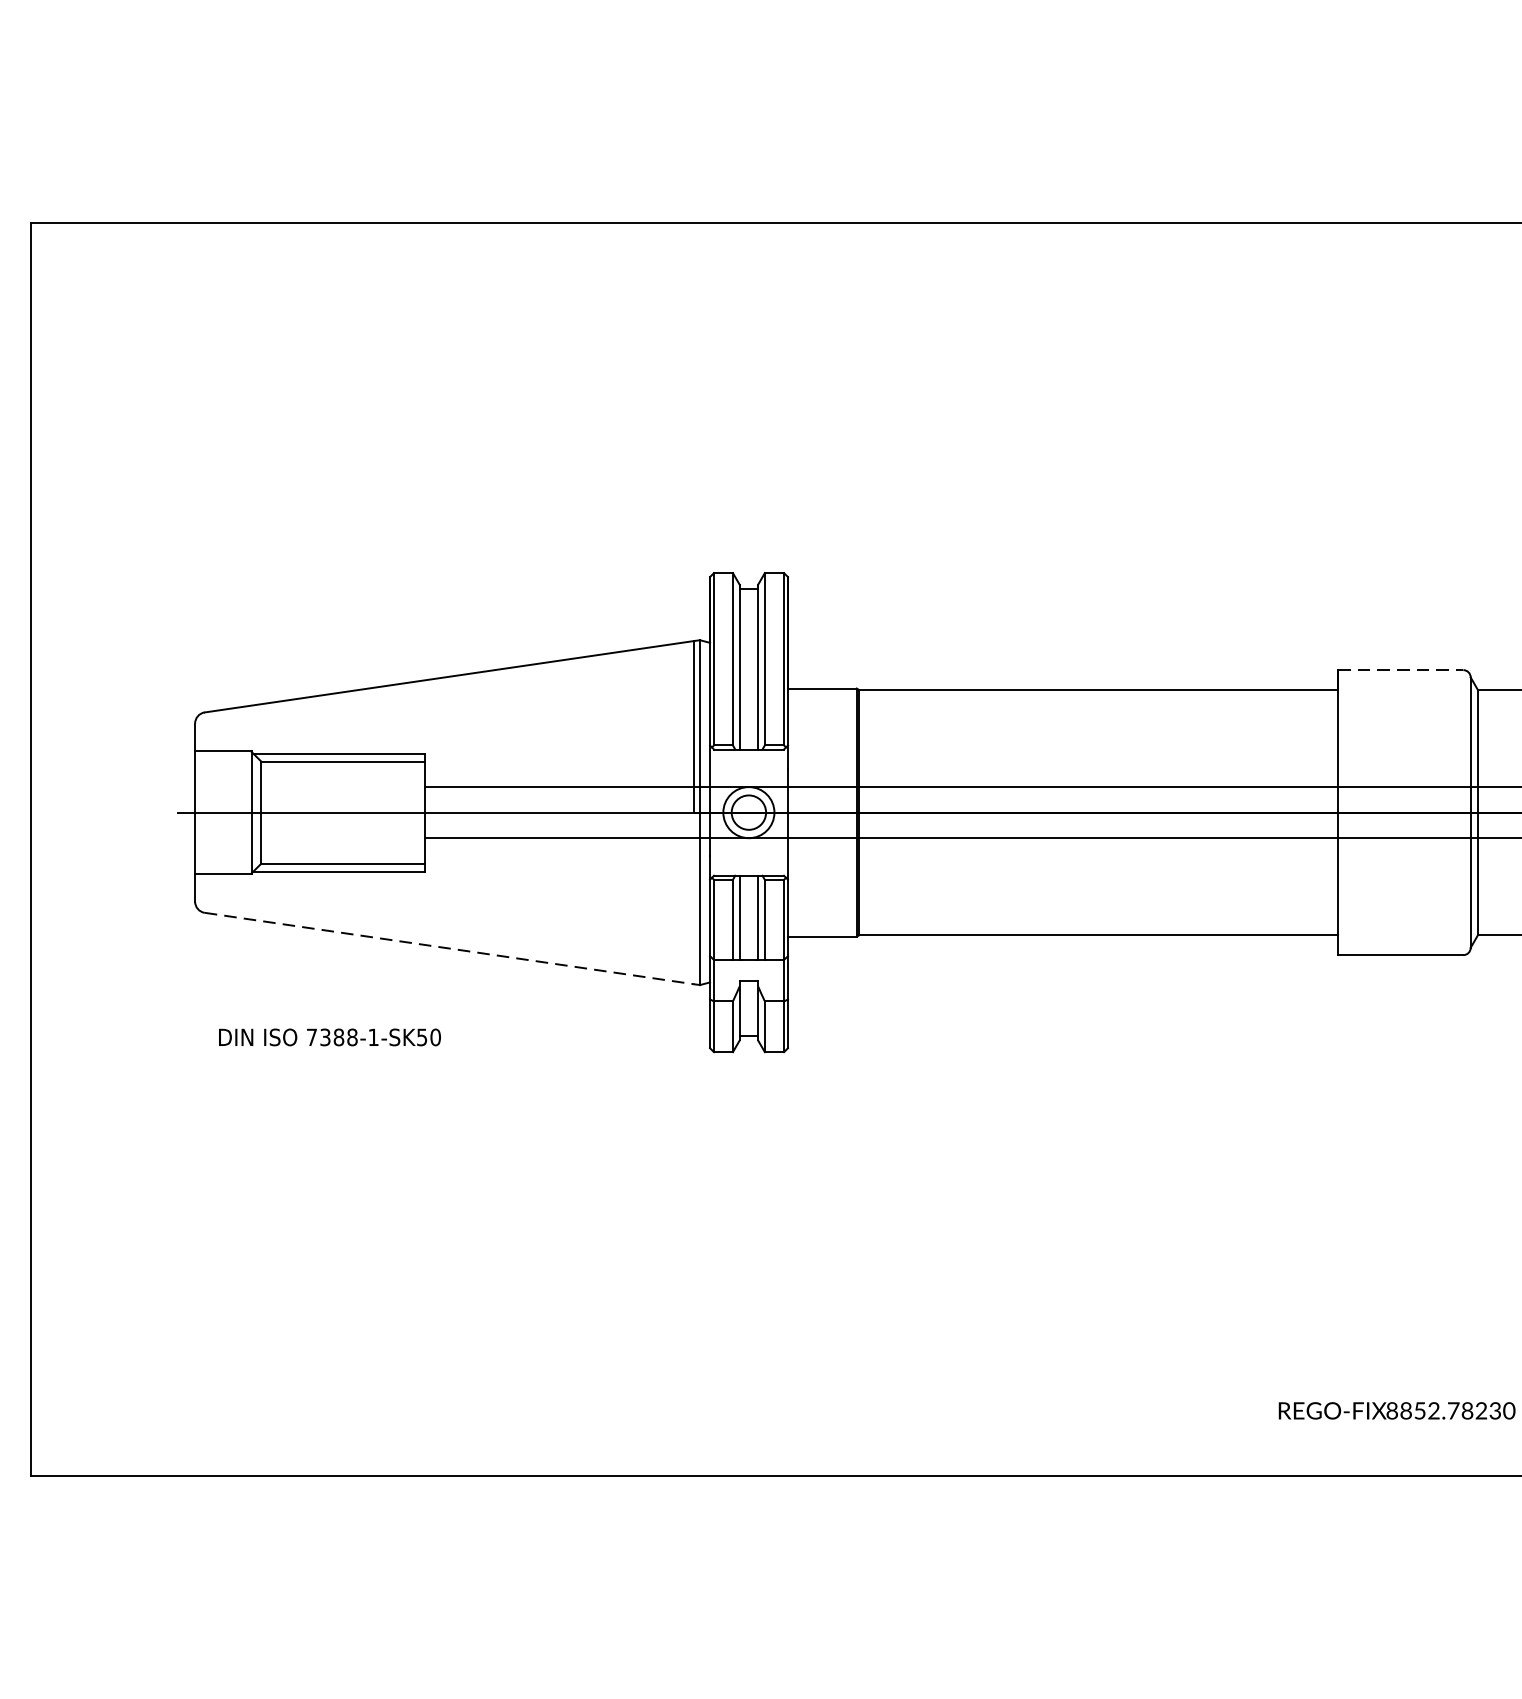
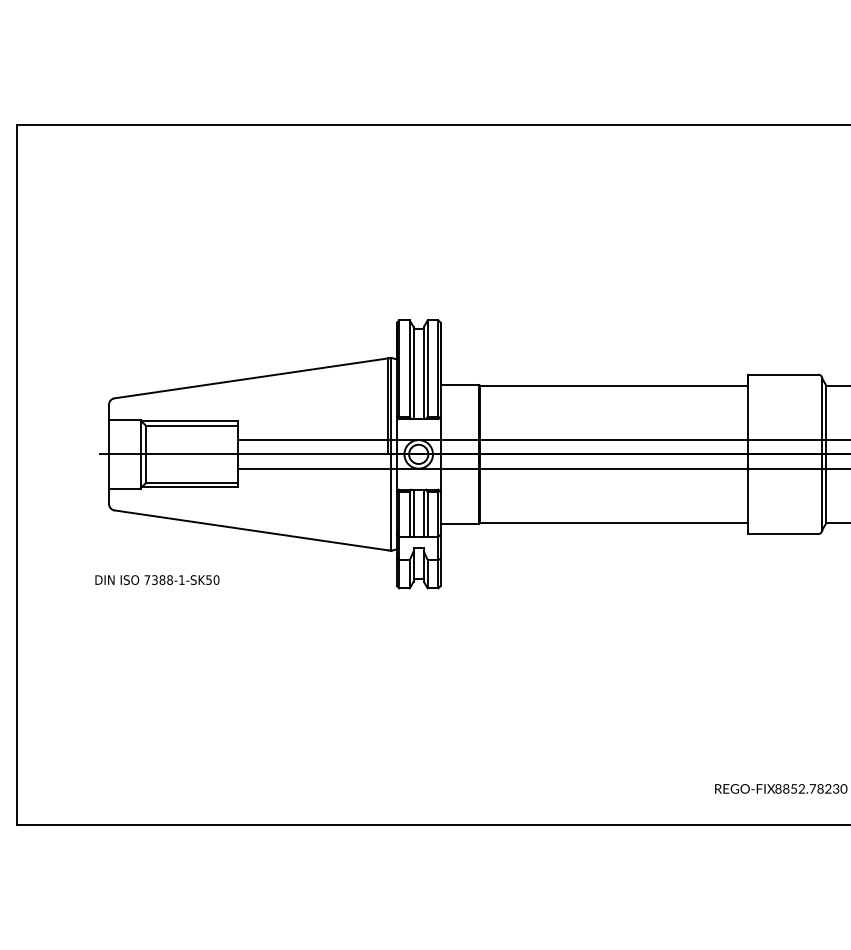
line: (1401, 669) -> (783, 374), dashed -> solid
line: (449, 948) -> (251, 530), dashed -> solid
text: (330, 1036) -> (157, 579), moved

